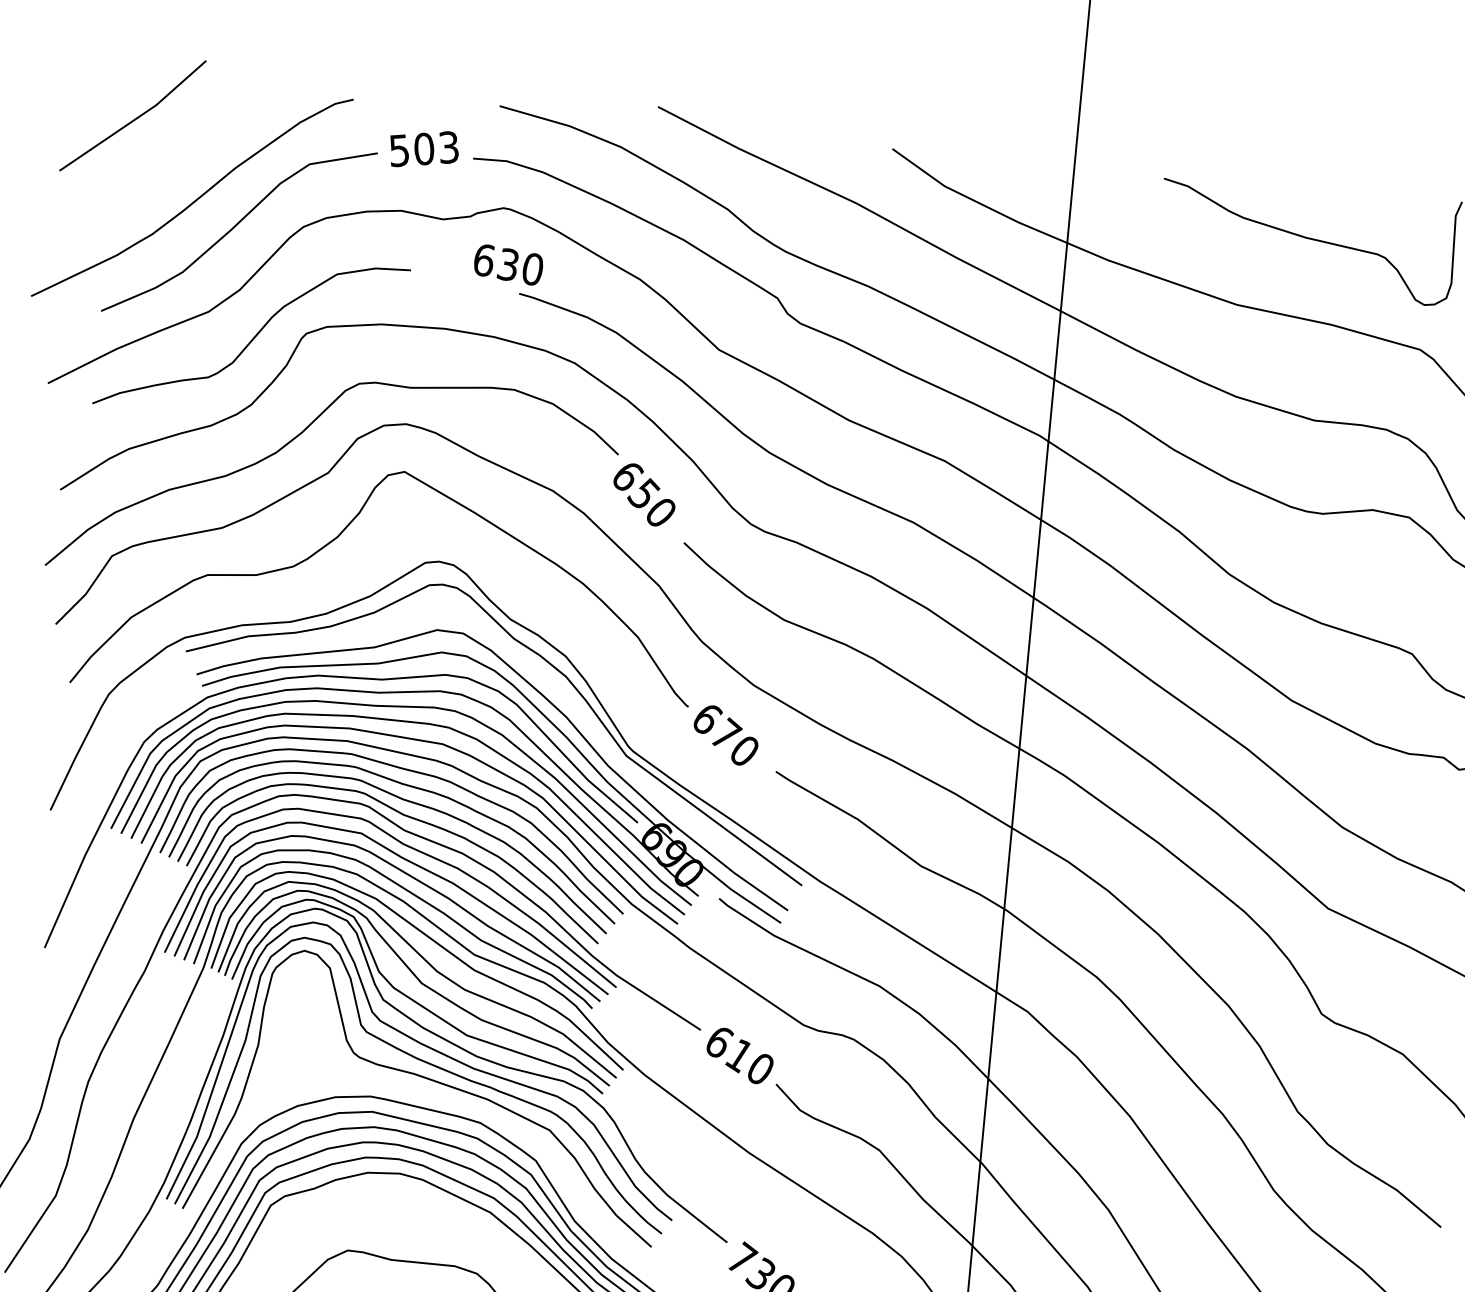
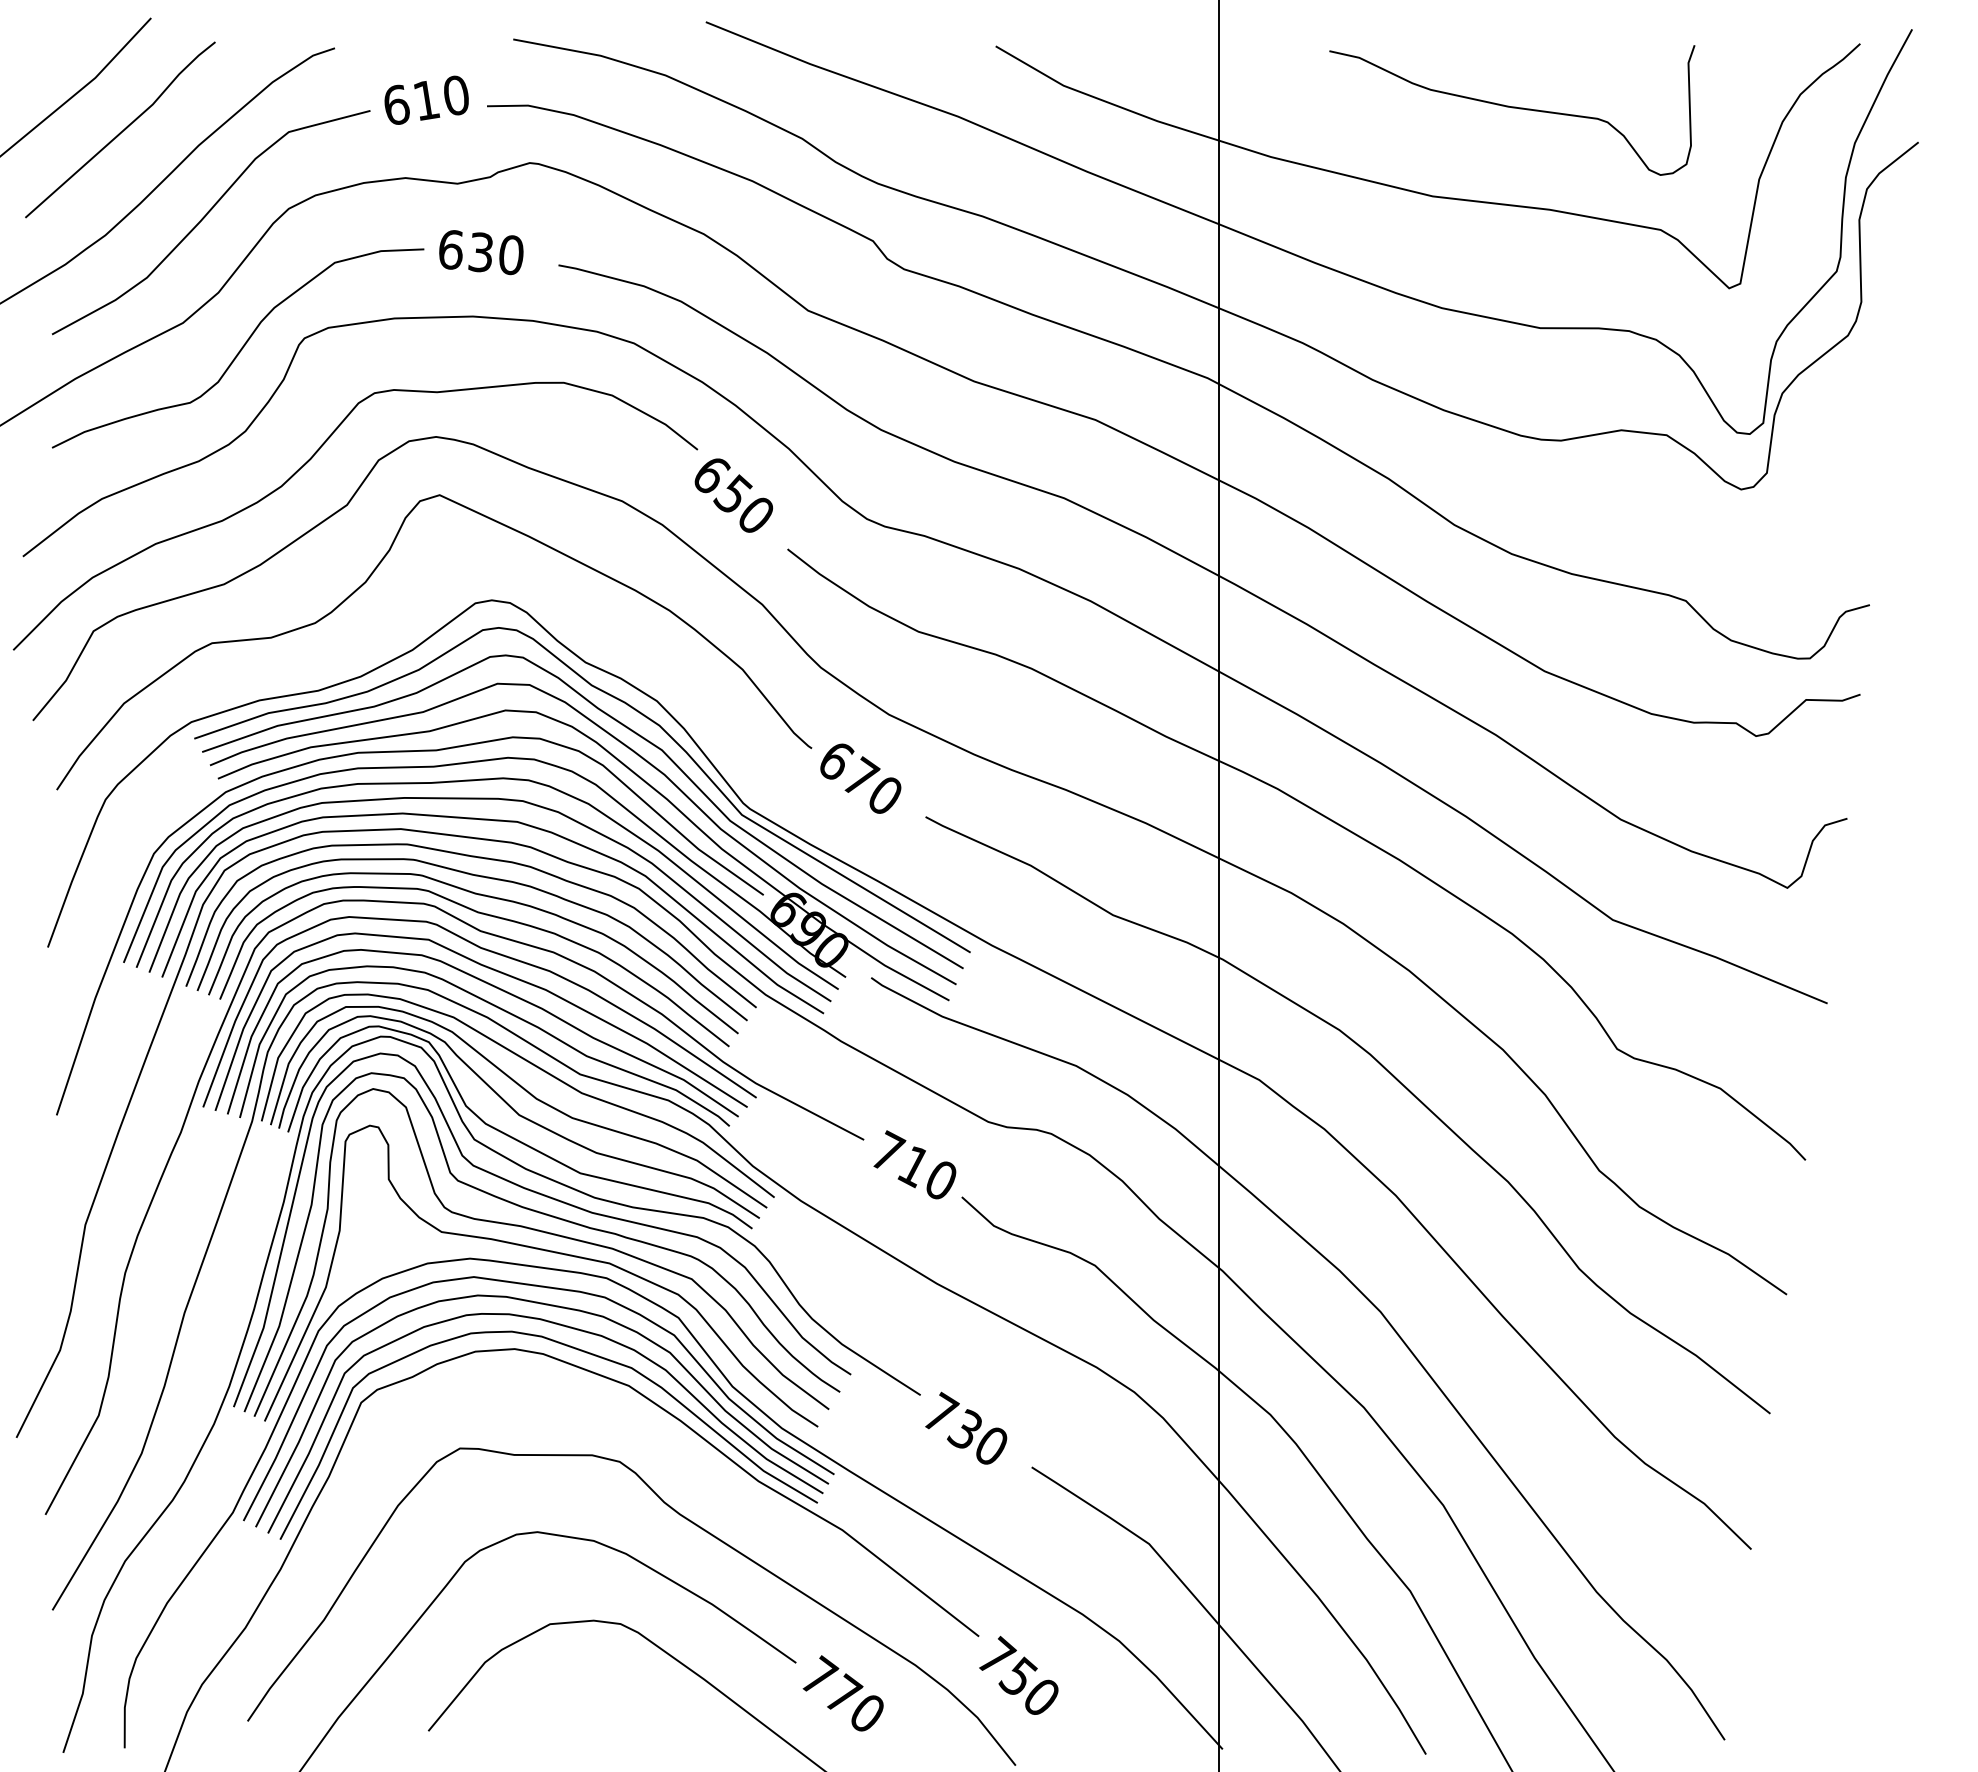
text: (424, 149) -> (426, 100), 503 -> 610
line: (172, 150) -> (120, 131), added
text: (508, 264) -> (481, 252), moved
curve: (541, 678) -> (629, 730), added
text: (720, 1040) -> (889, 1150), 610 -> 710
curve: (432, 1096) -> (545, 1251), added

